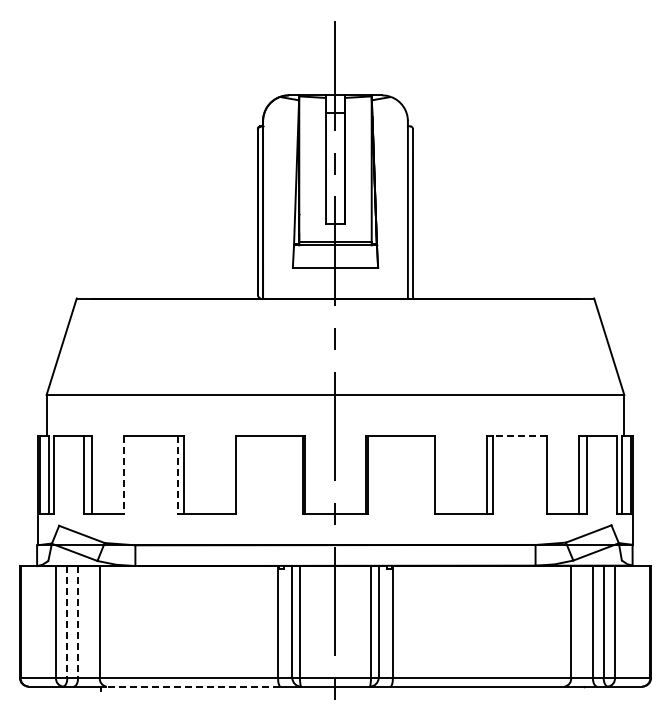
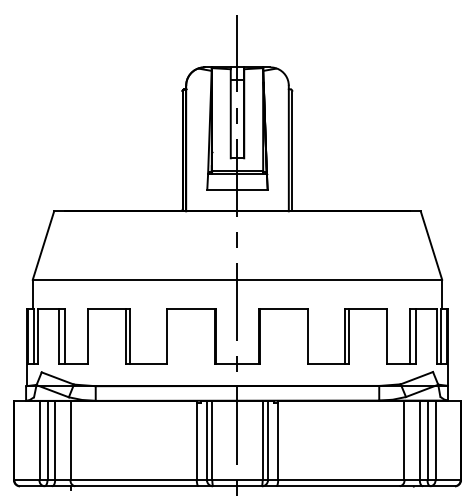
line: (519, 436) -> (367, 309), dashed -> solid
line: (124, 475) -> (88, 336), dashed -> solid
line: (178, 475) -> (126, 336), dashed -> solid
line: (67, 622) -> (47, 440), dashed -> solid
line: (78, 622) -> (55, 440), dashed -> solid
line: (193, 686) -> (136, 486), dashed -> solid

